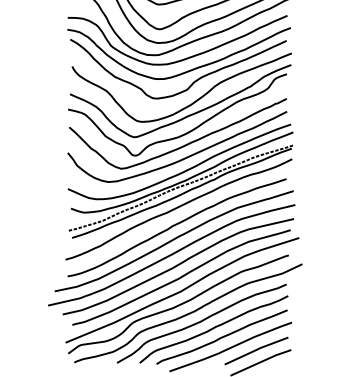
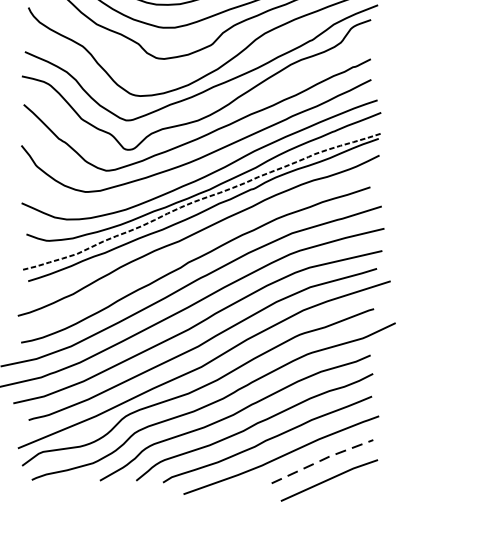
line: (256, 349) -> (322, 459), solid -> dashed

